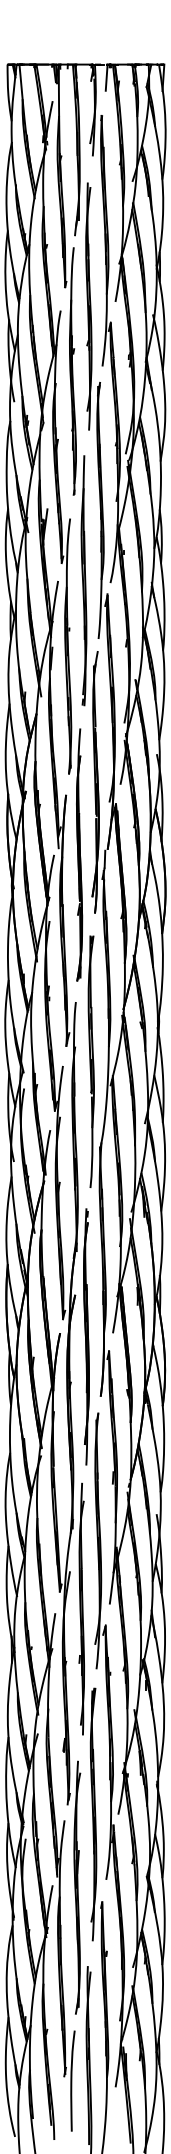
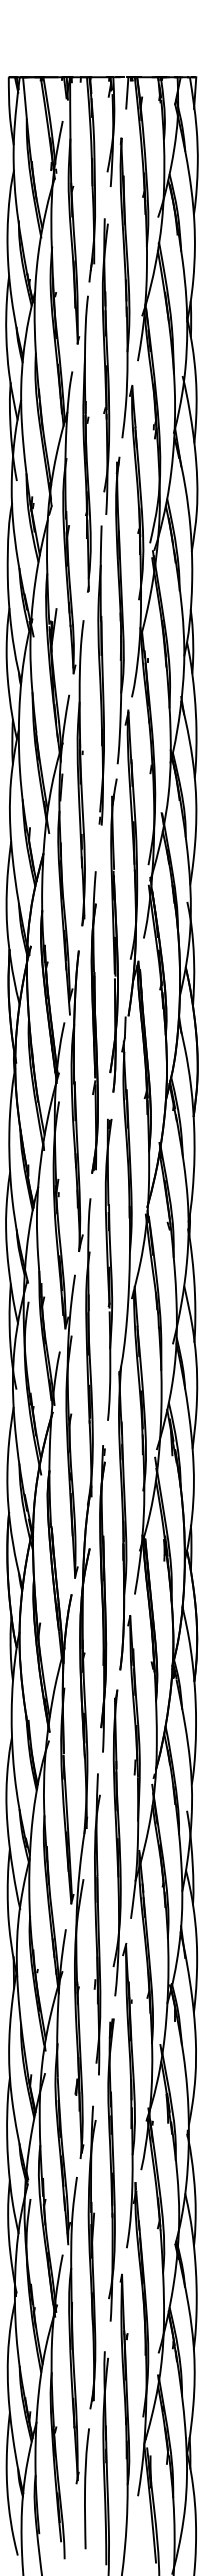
part: (83, 580) -> (100, 675), moved

